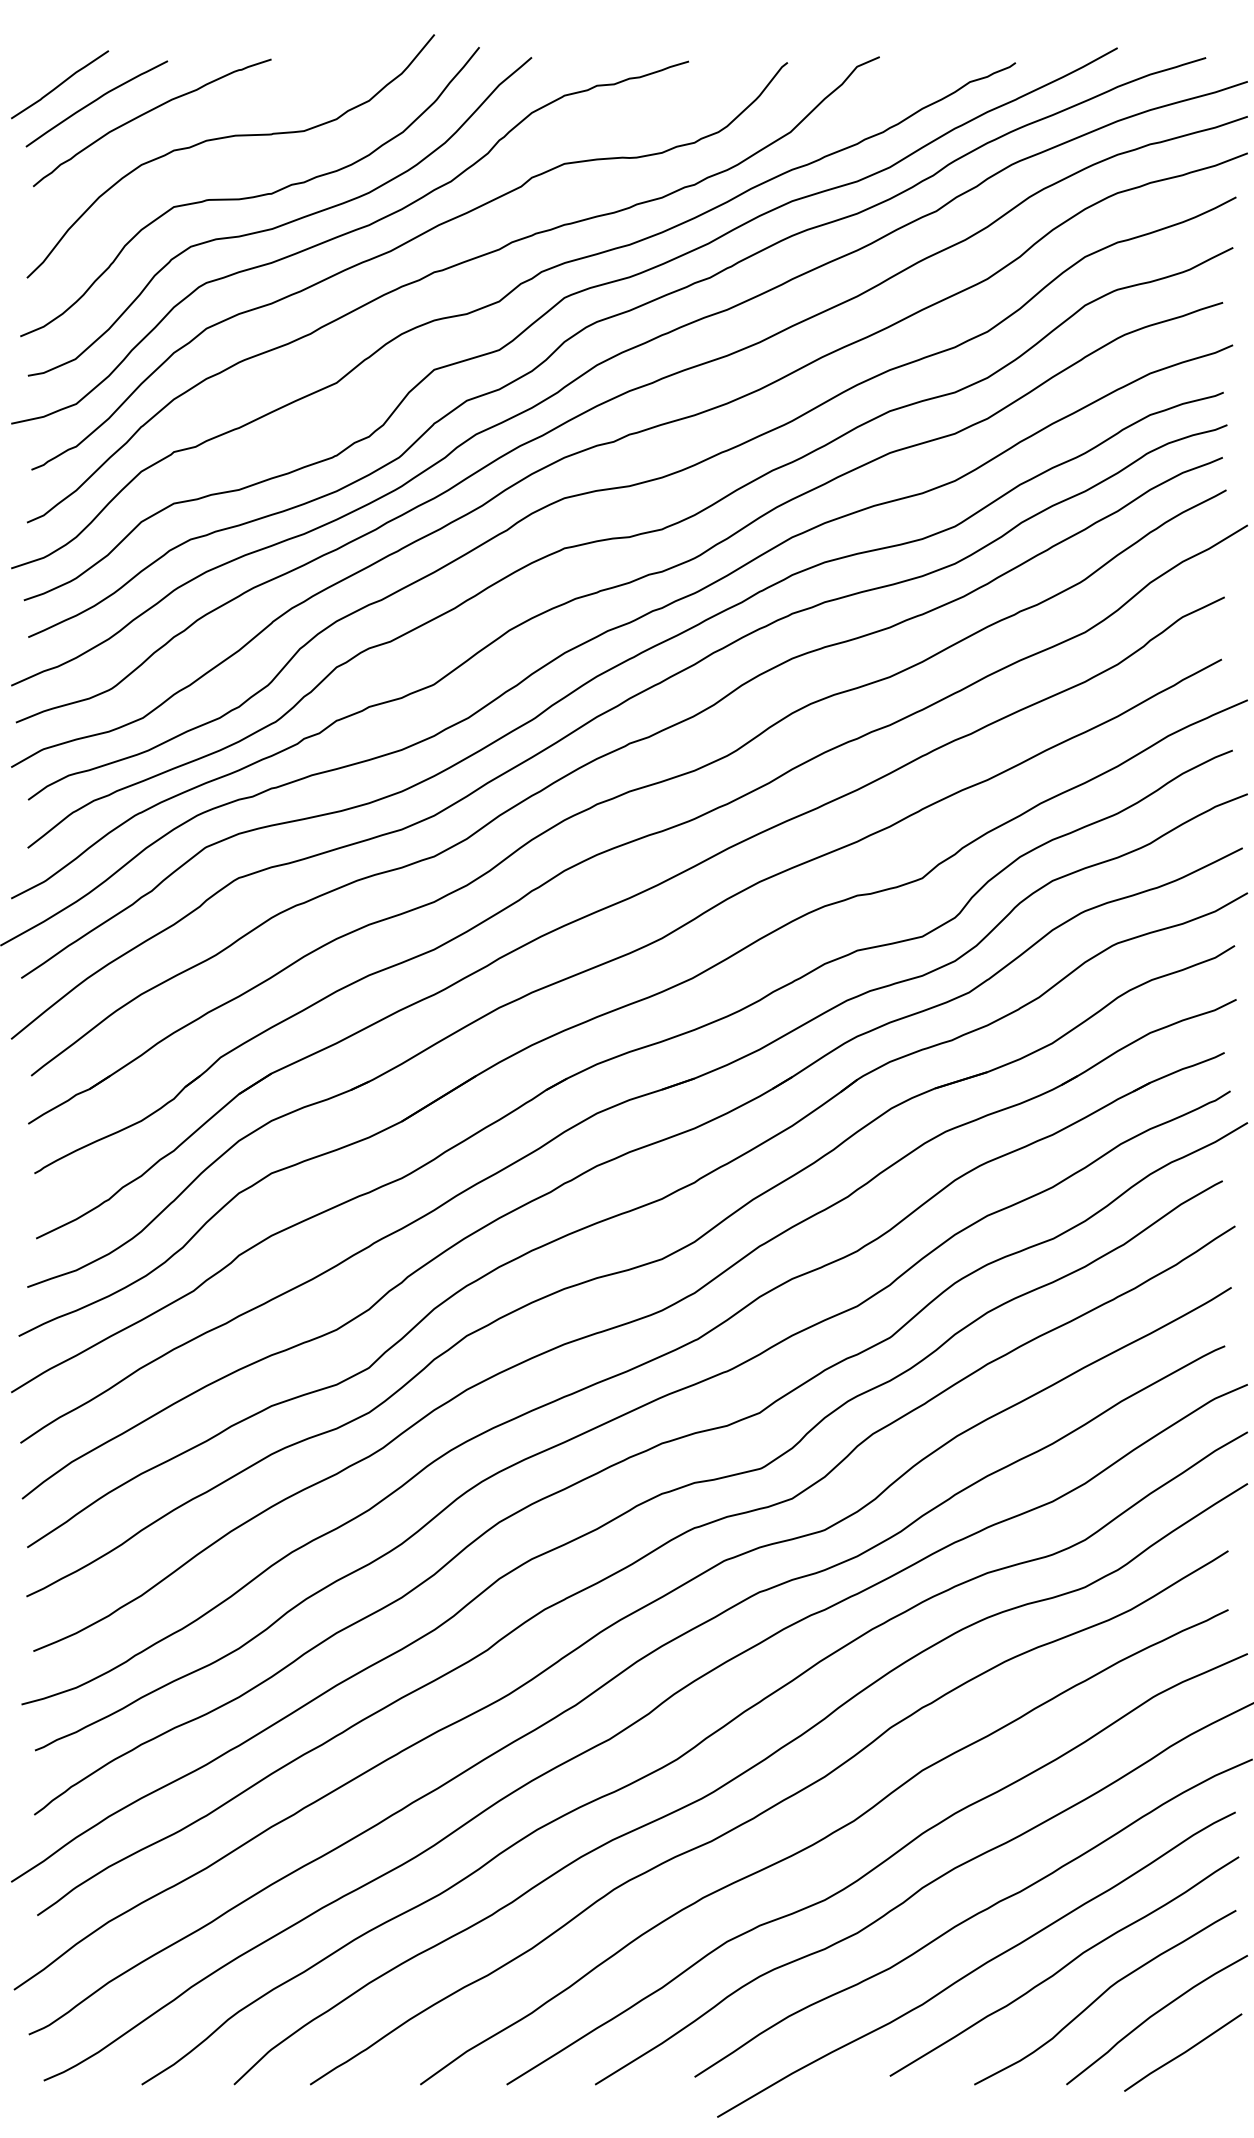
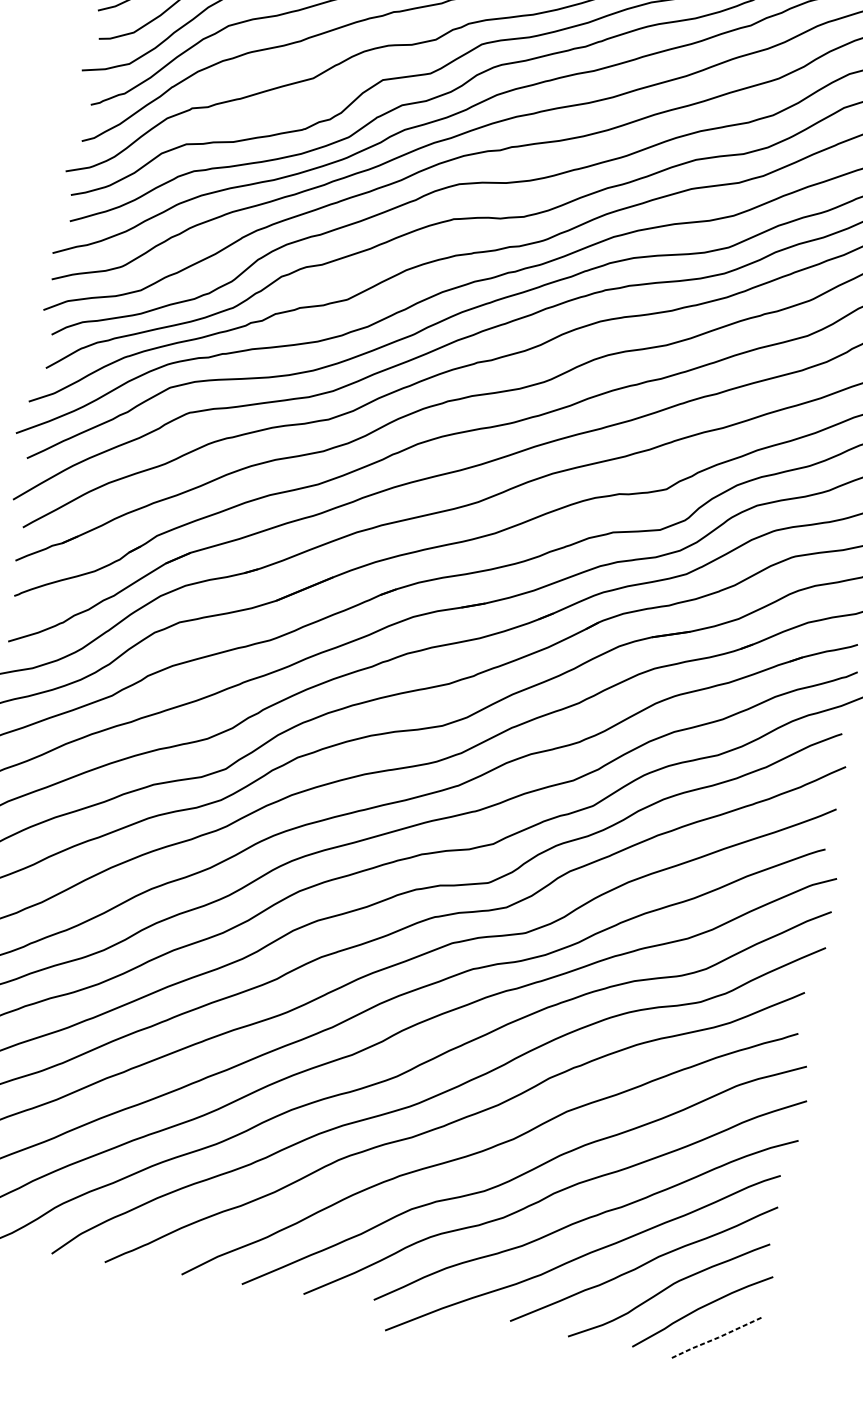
line: (1183, 2053) -> (717, 1338), solid -> dashed

